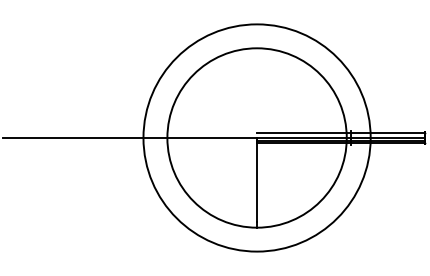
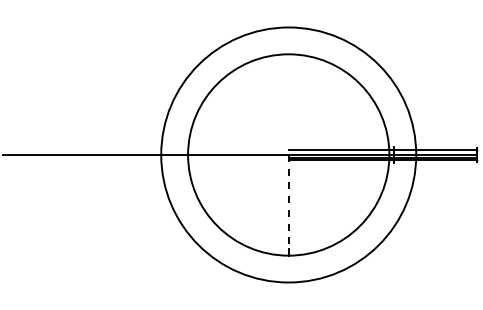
line: (256, 179) -> (288, 201), solid -> dashed

